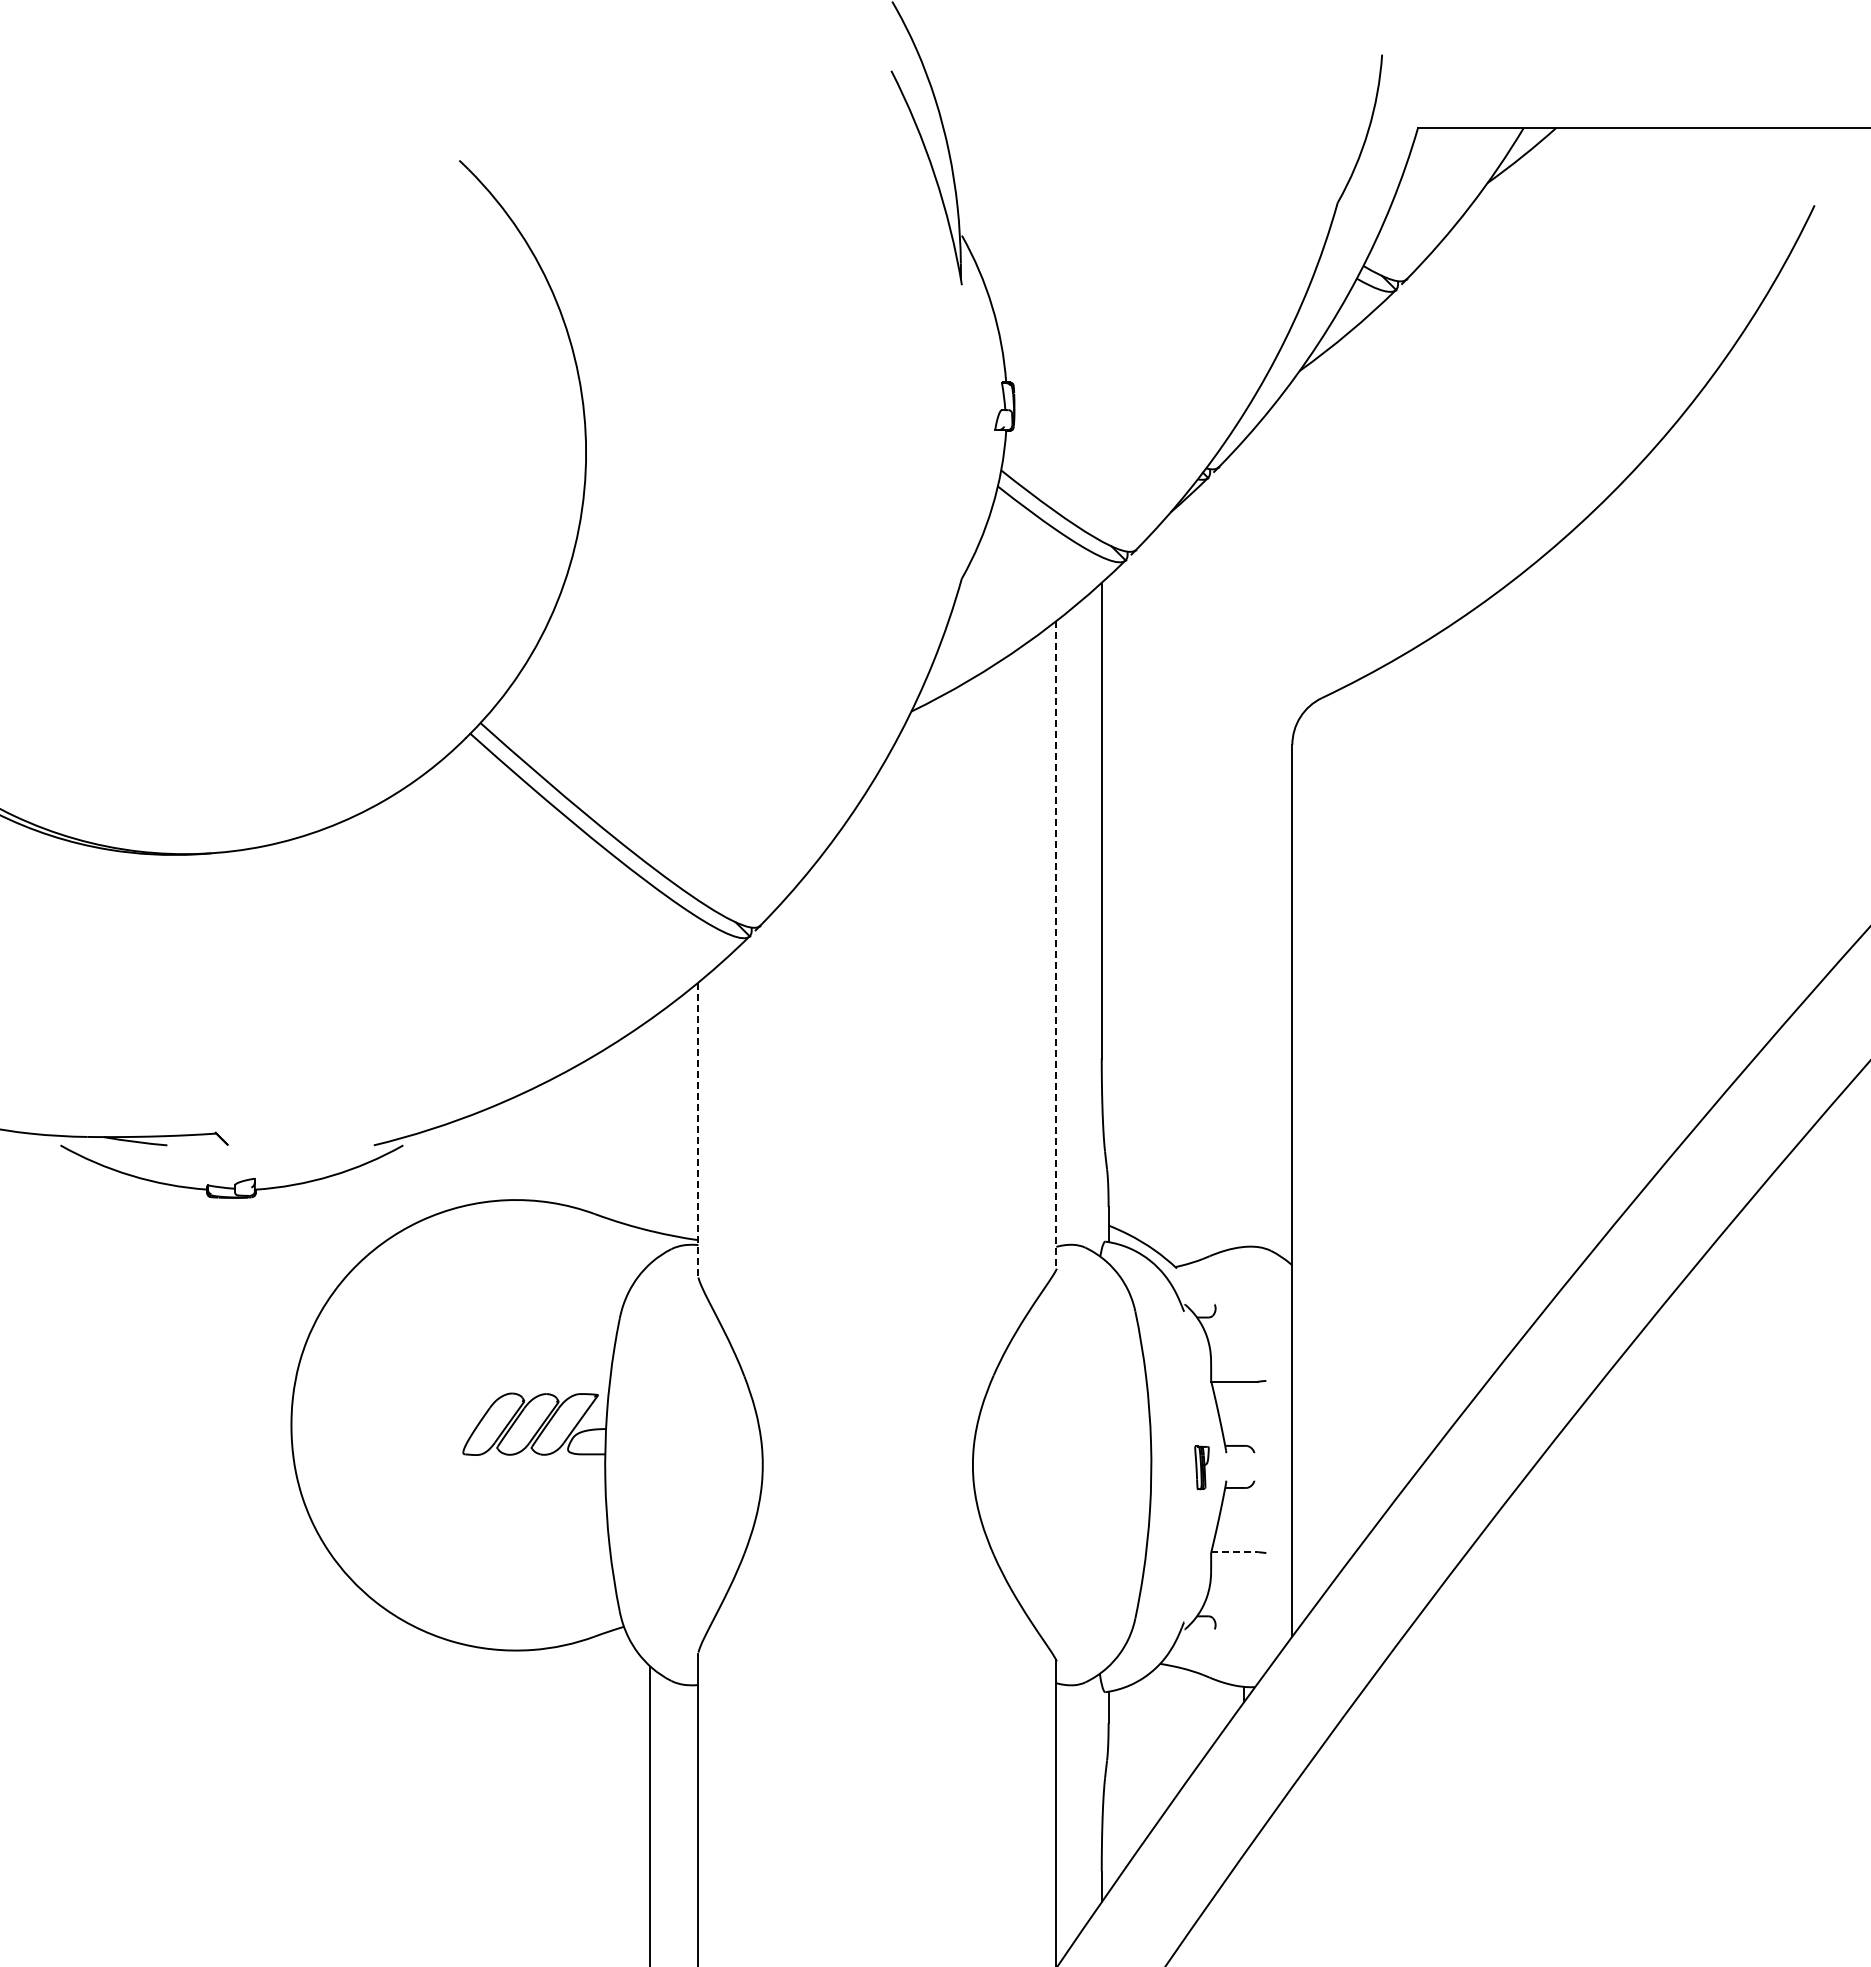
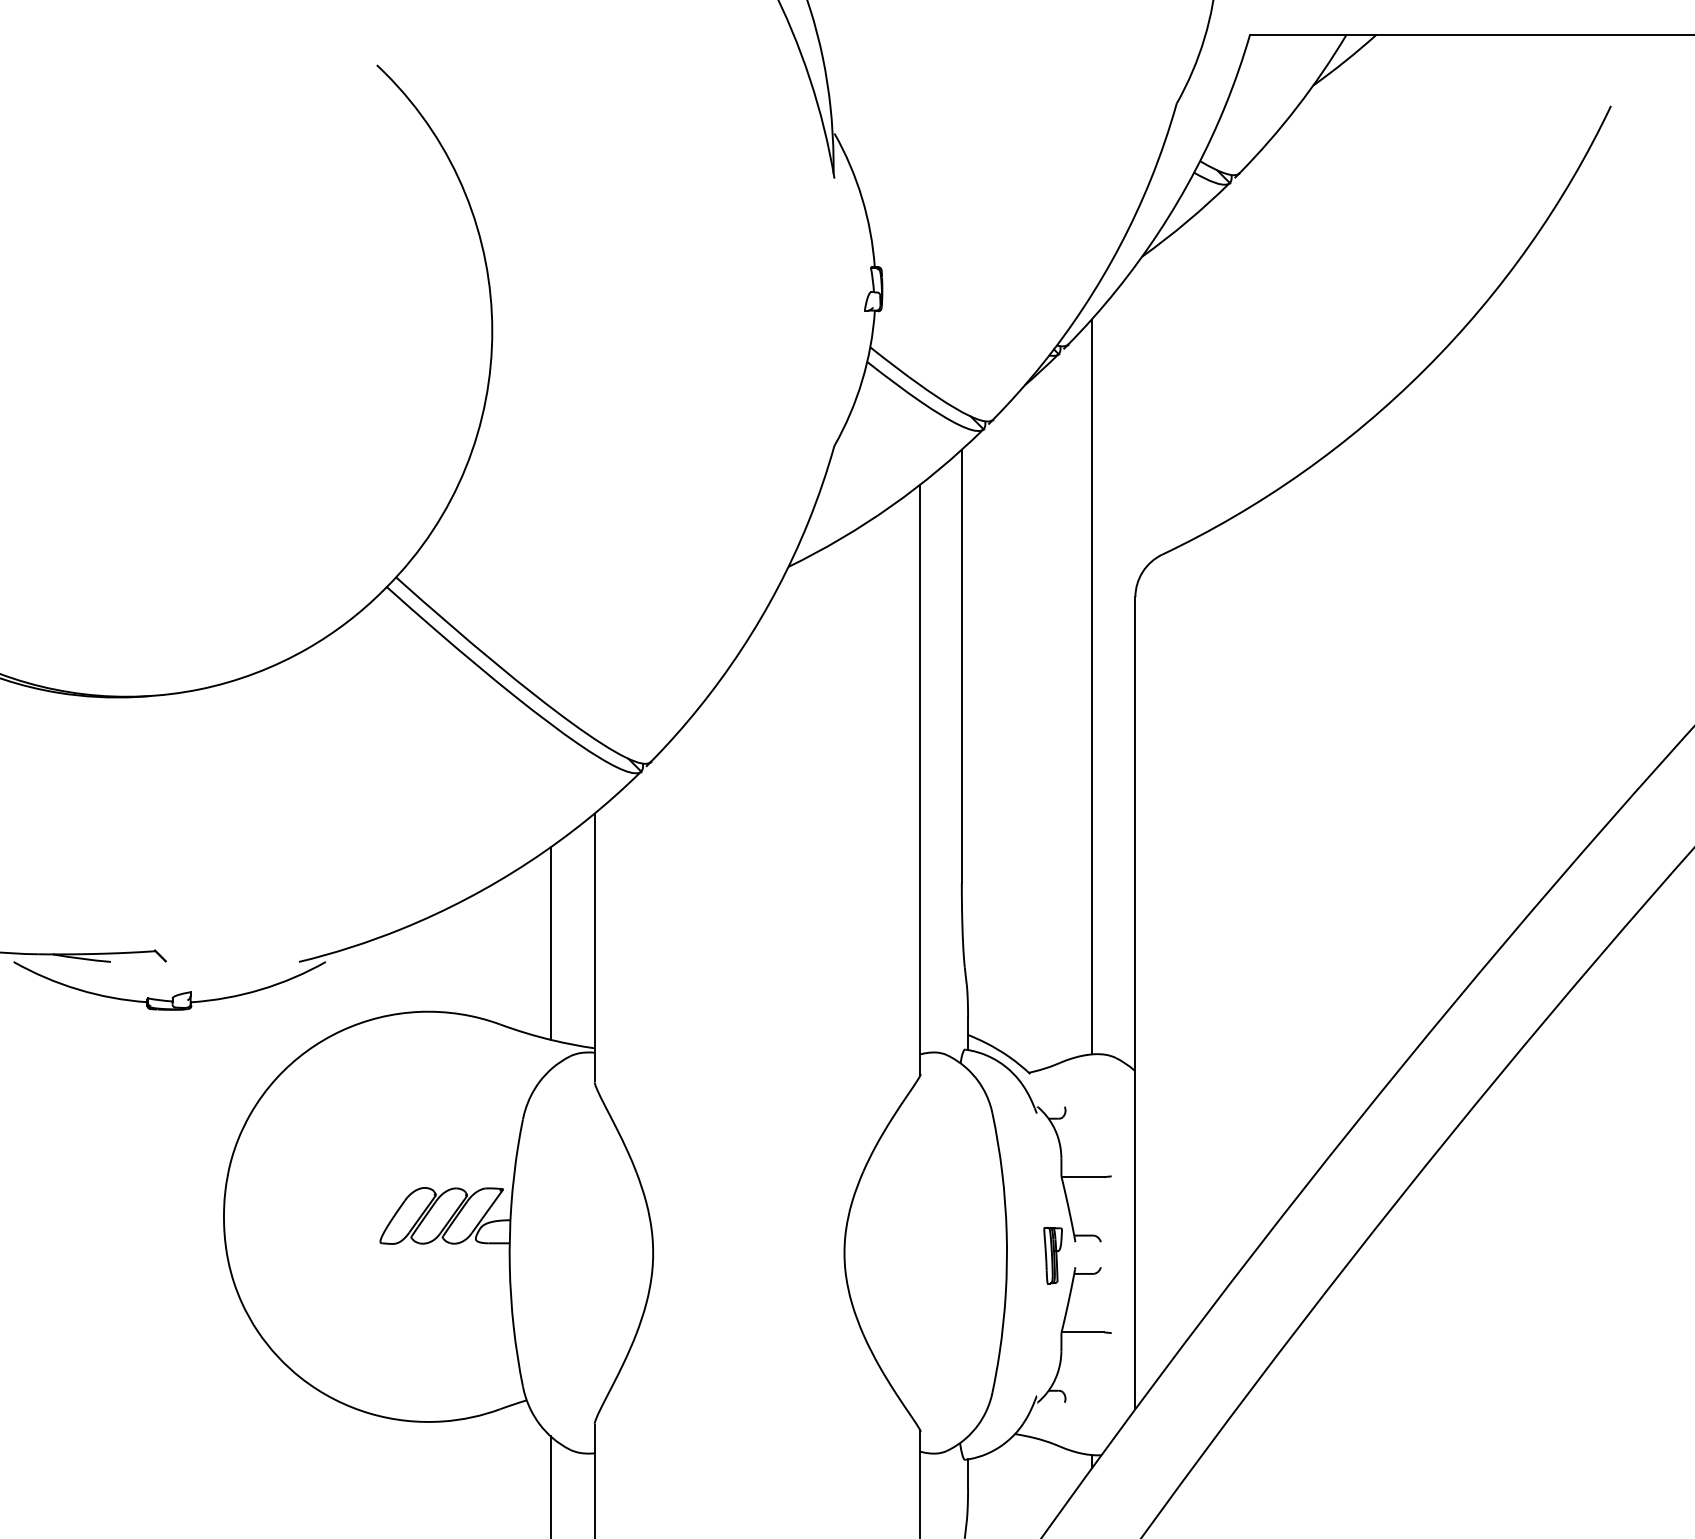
line: (1244, 843) -> (1091, 687), added
line: (1056, 946) -> (920, 780), dashed -> solid
line: (650, 1124) -> (550, 942), added
line: (698, 1129) -> (594, 947), dashed -> solid
part: (1201, 1467) -> (1052, 1255), size x1.43
line: (1235, 1552) -> (1083, 1332), dashed -> solid

